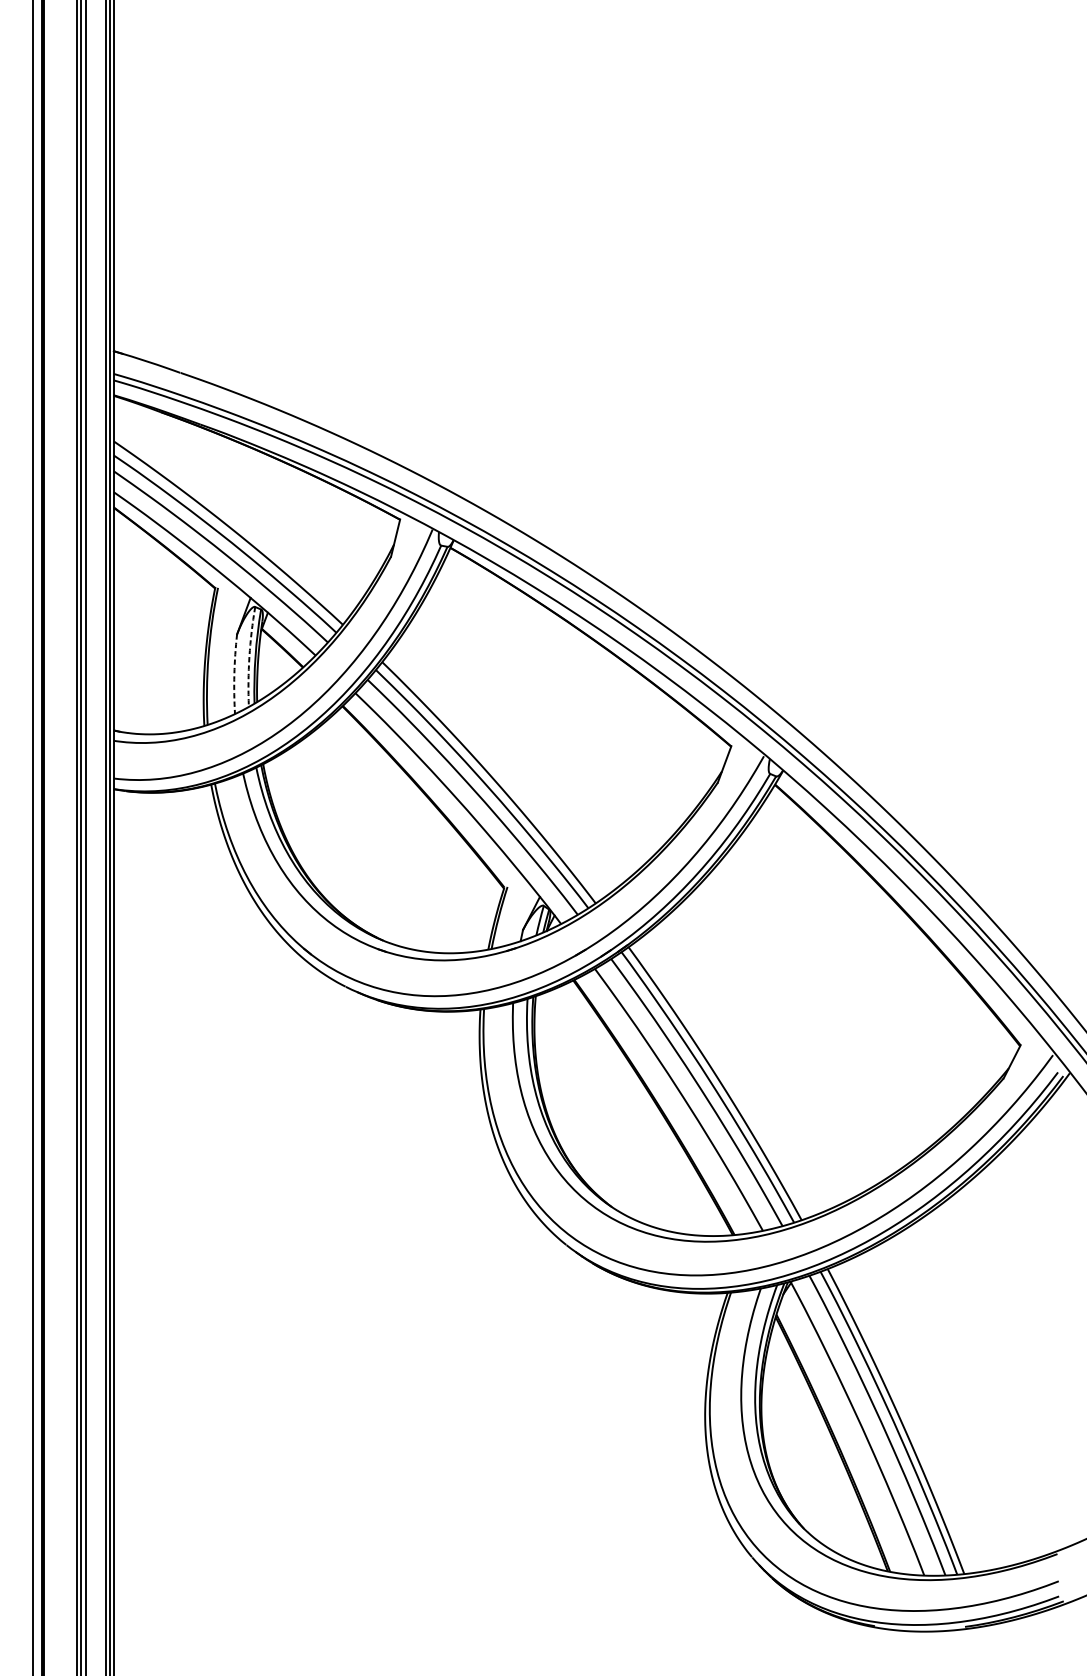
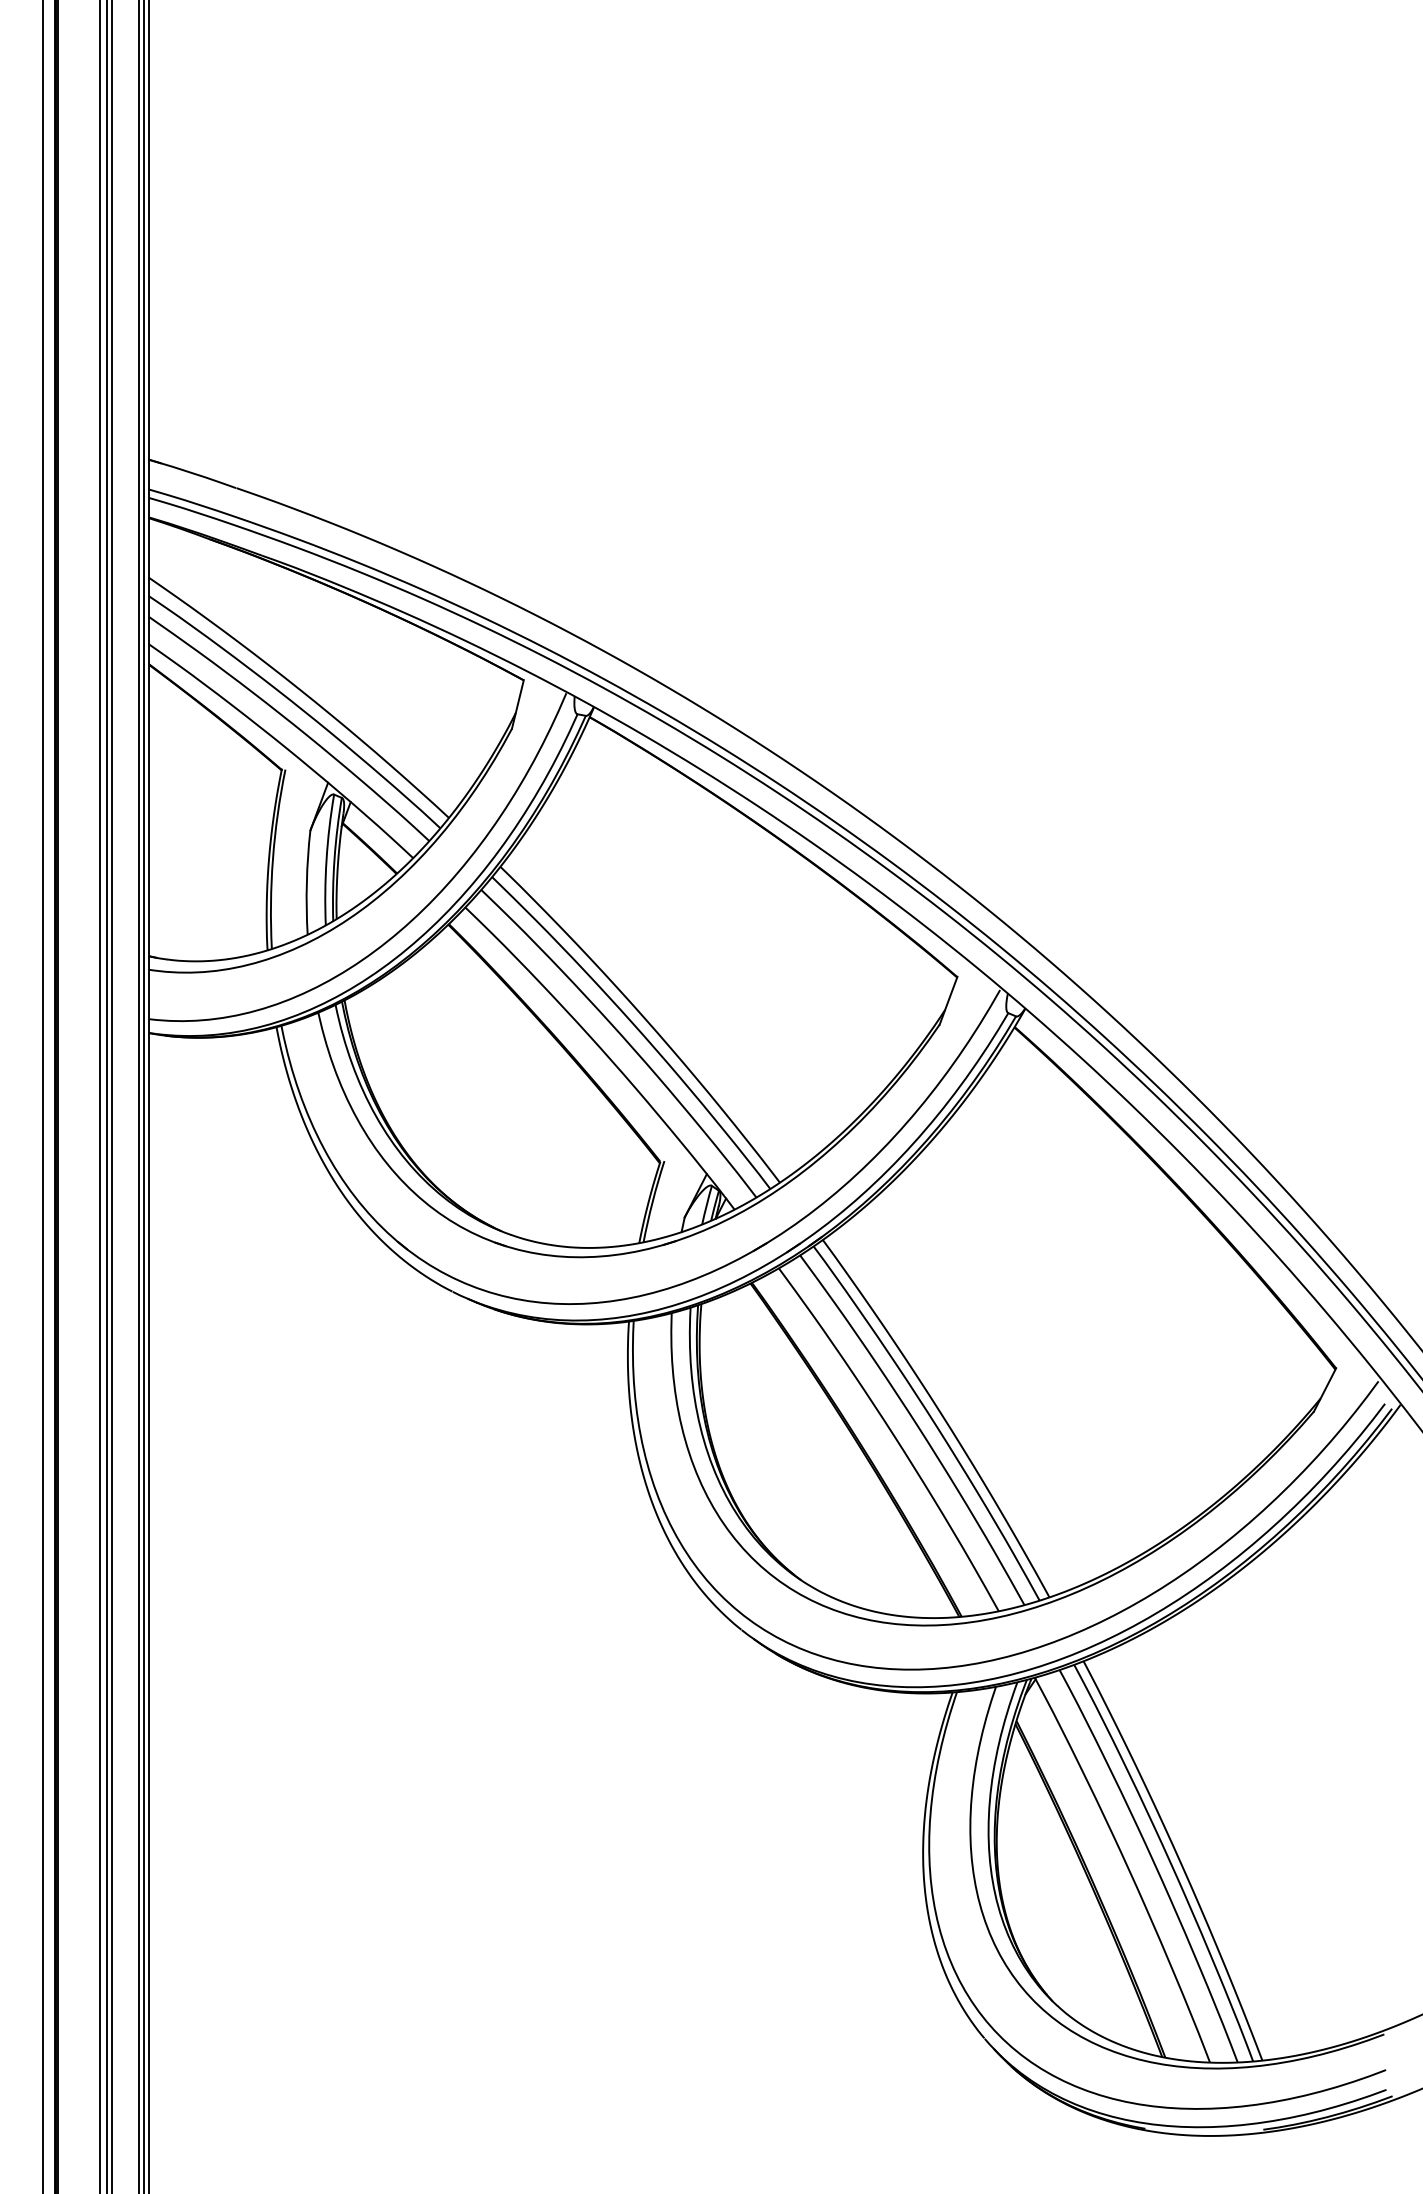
arc: (249, 656) -> (326, 859), dashed -> solid
arc: (234, 674) -> (306, 882), dashed -> solid

